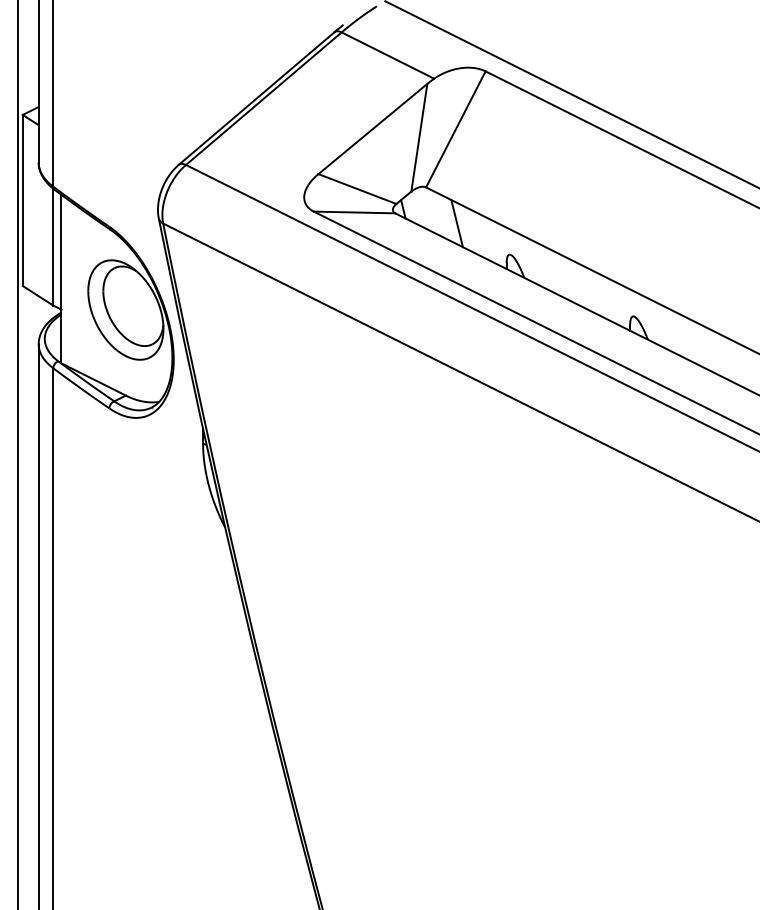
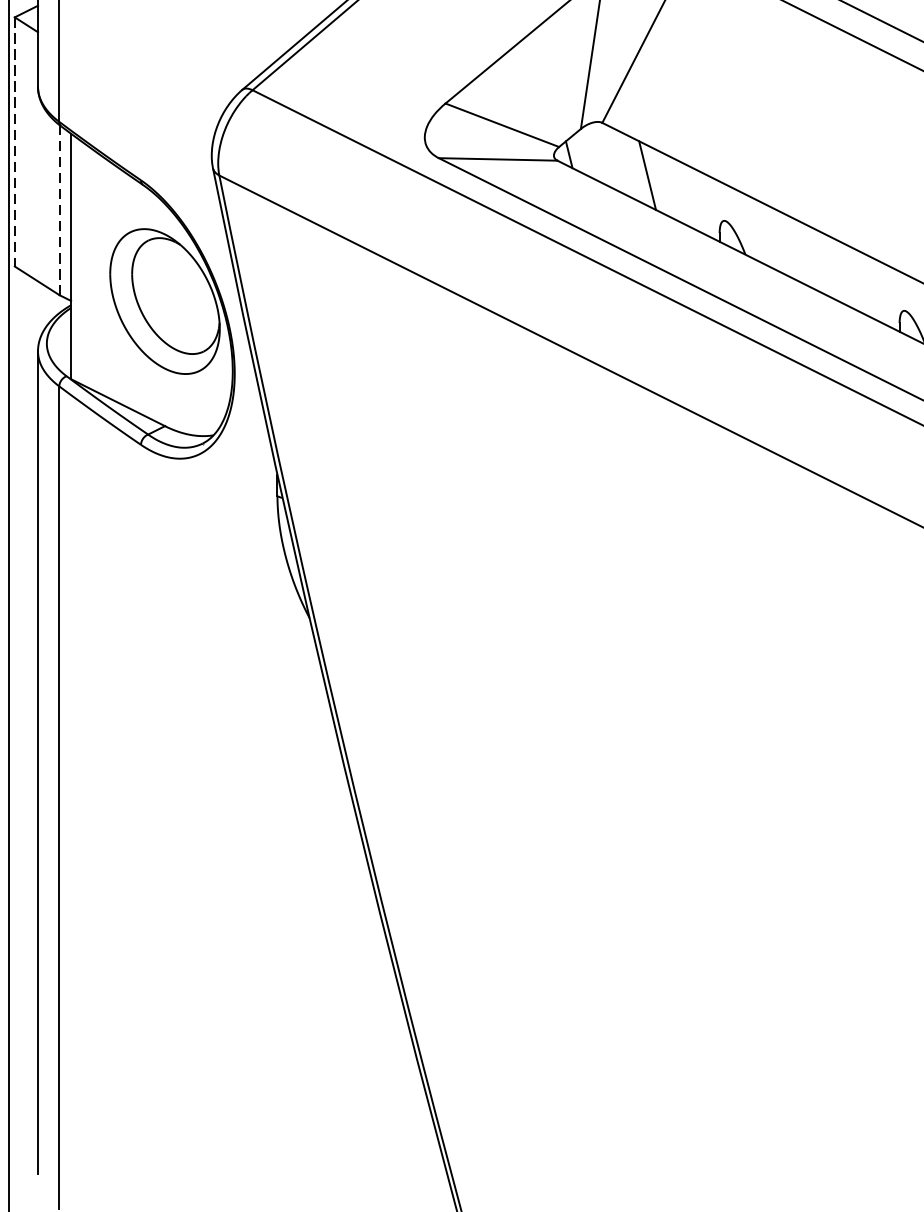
line: (22, 200) -> (14, 141), solid -> dashed
line: (53, 247) -> (59, 210), solid -> dashed

